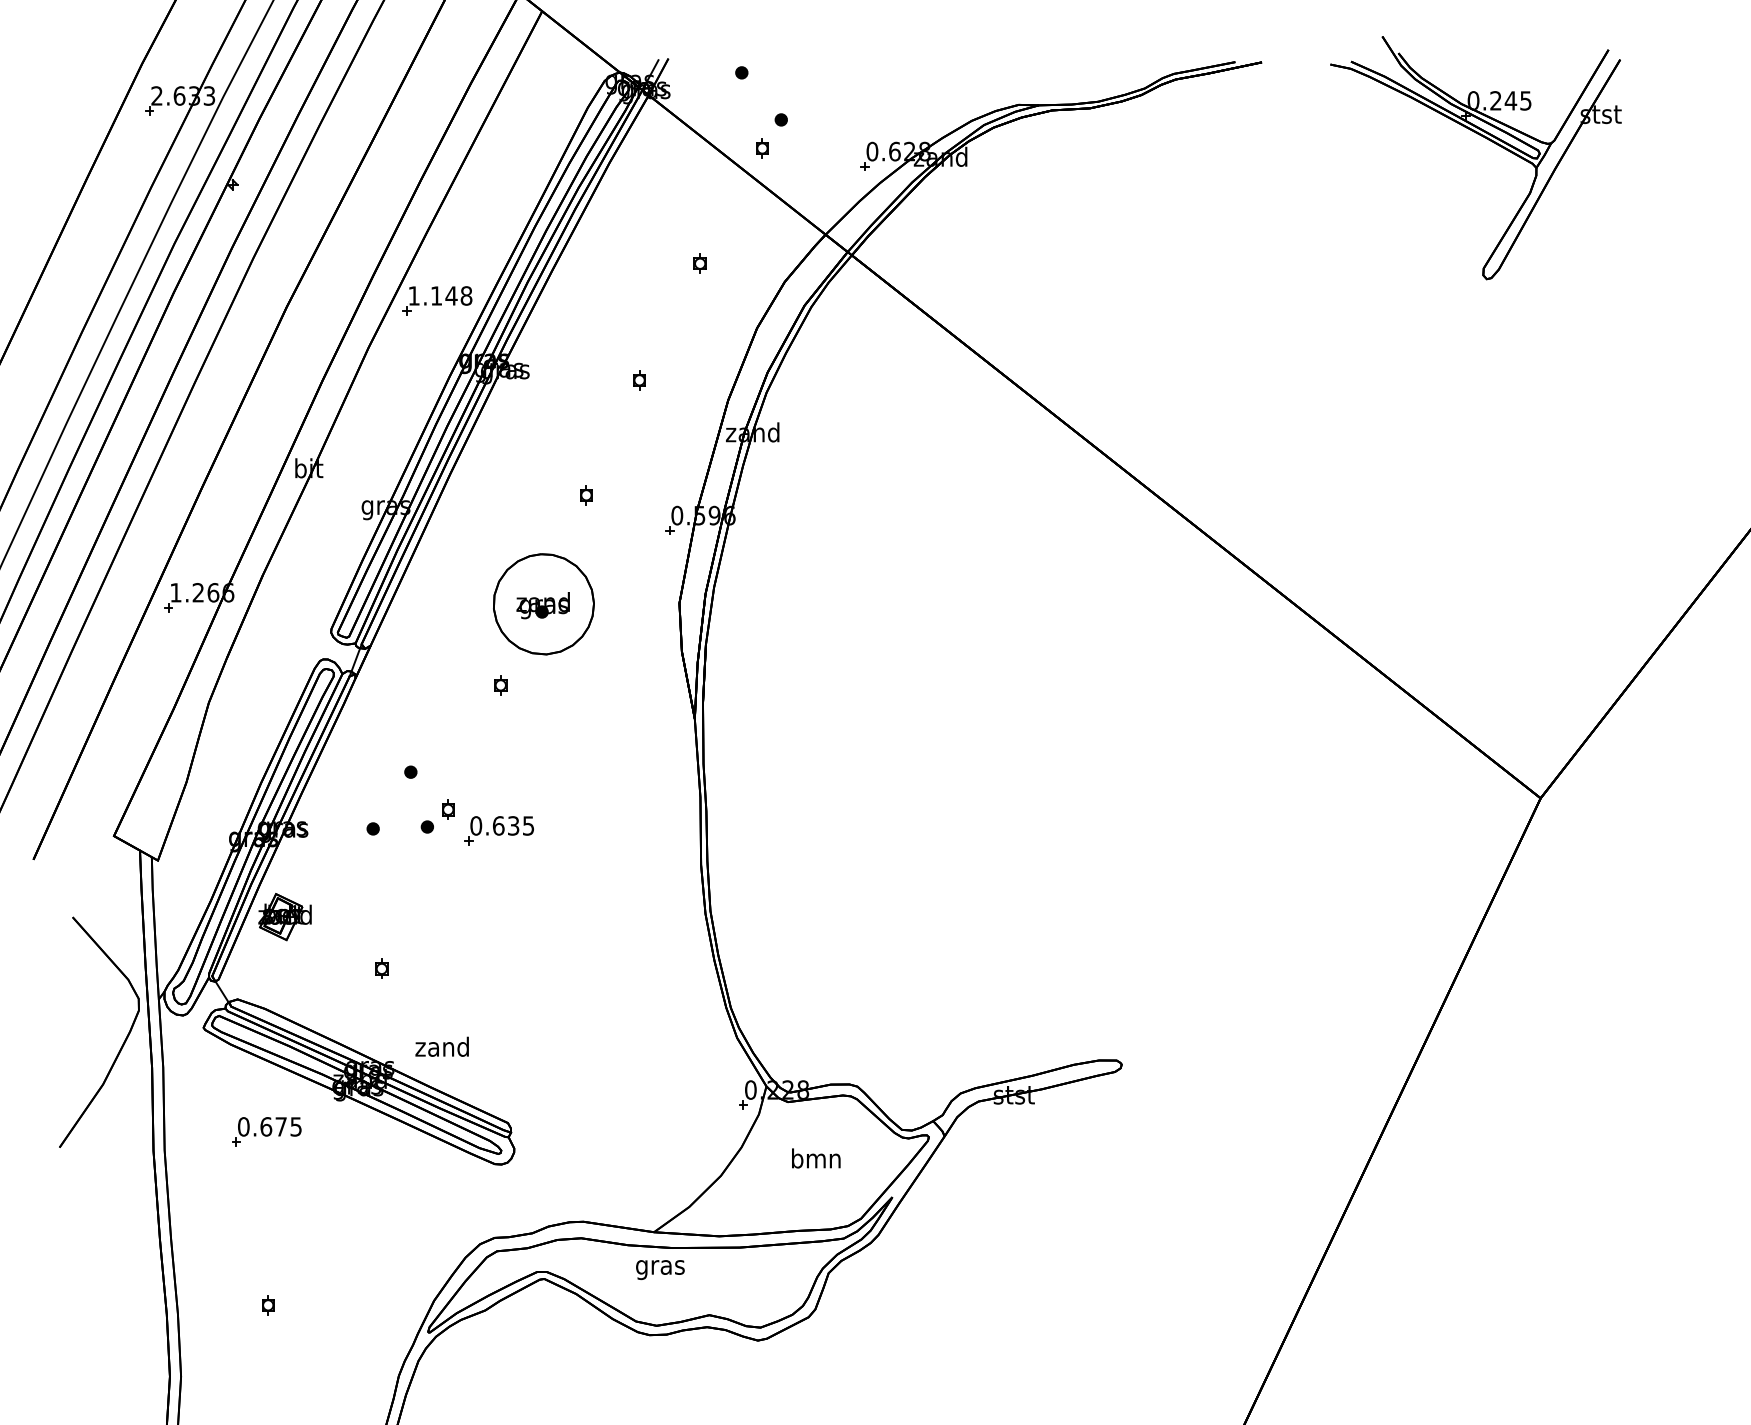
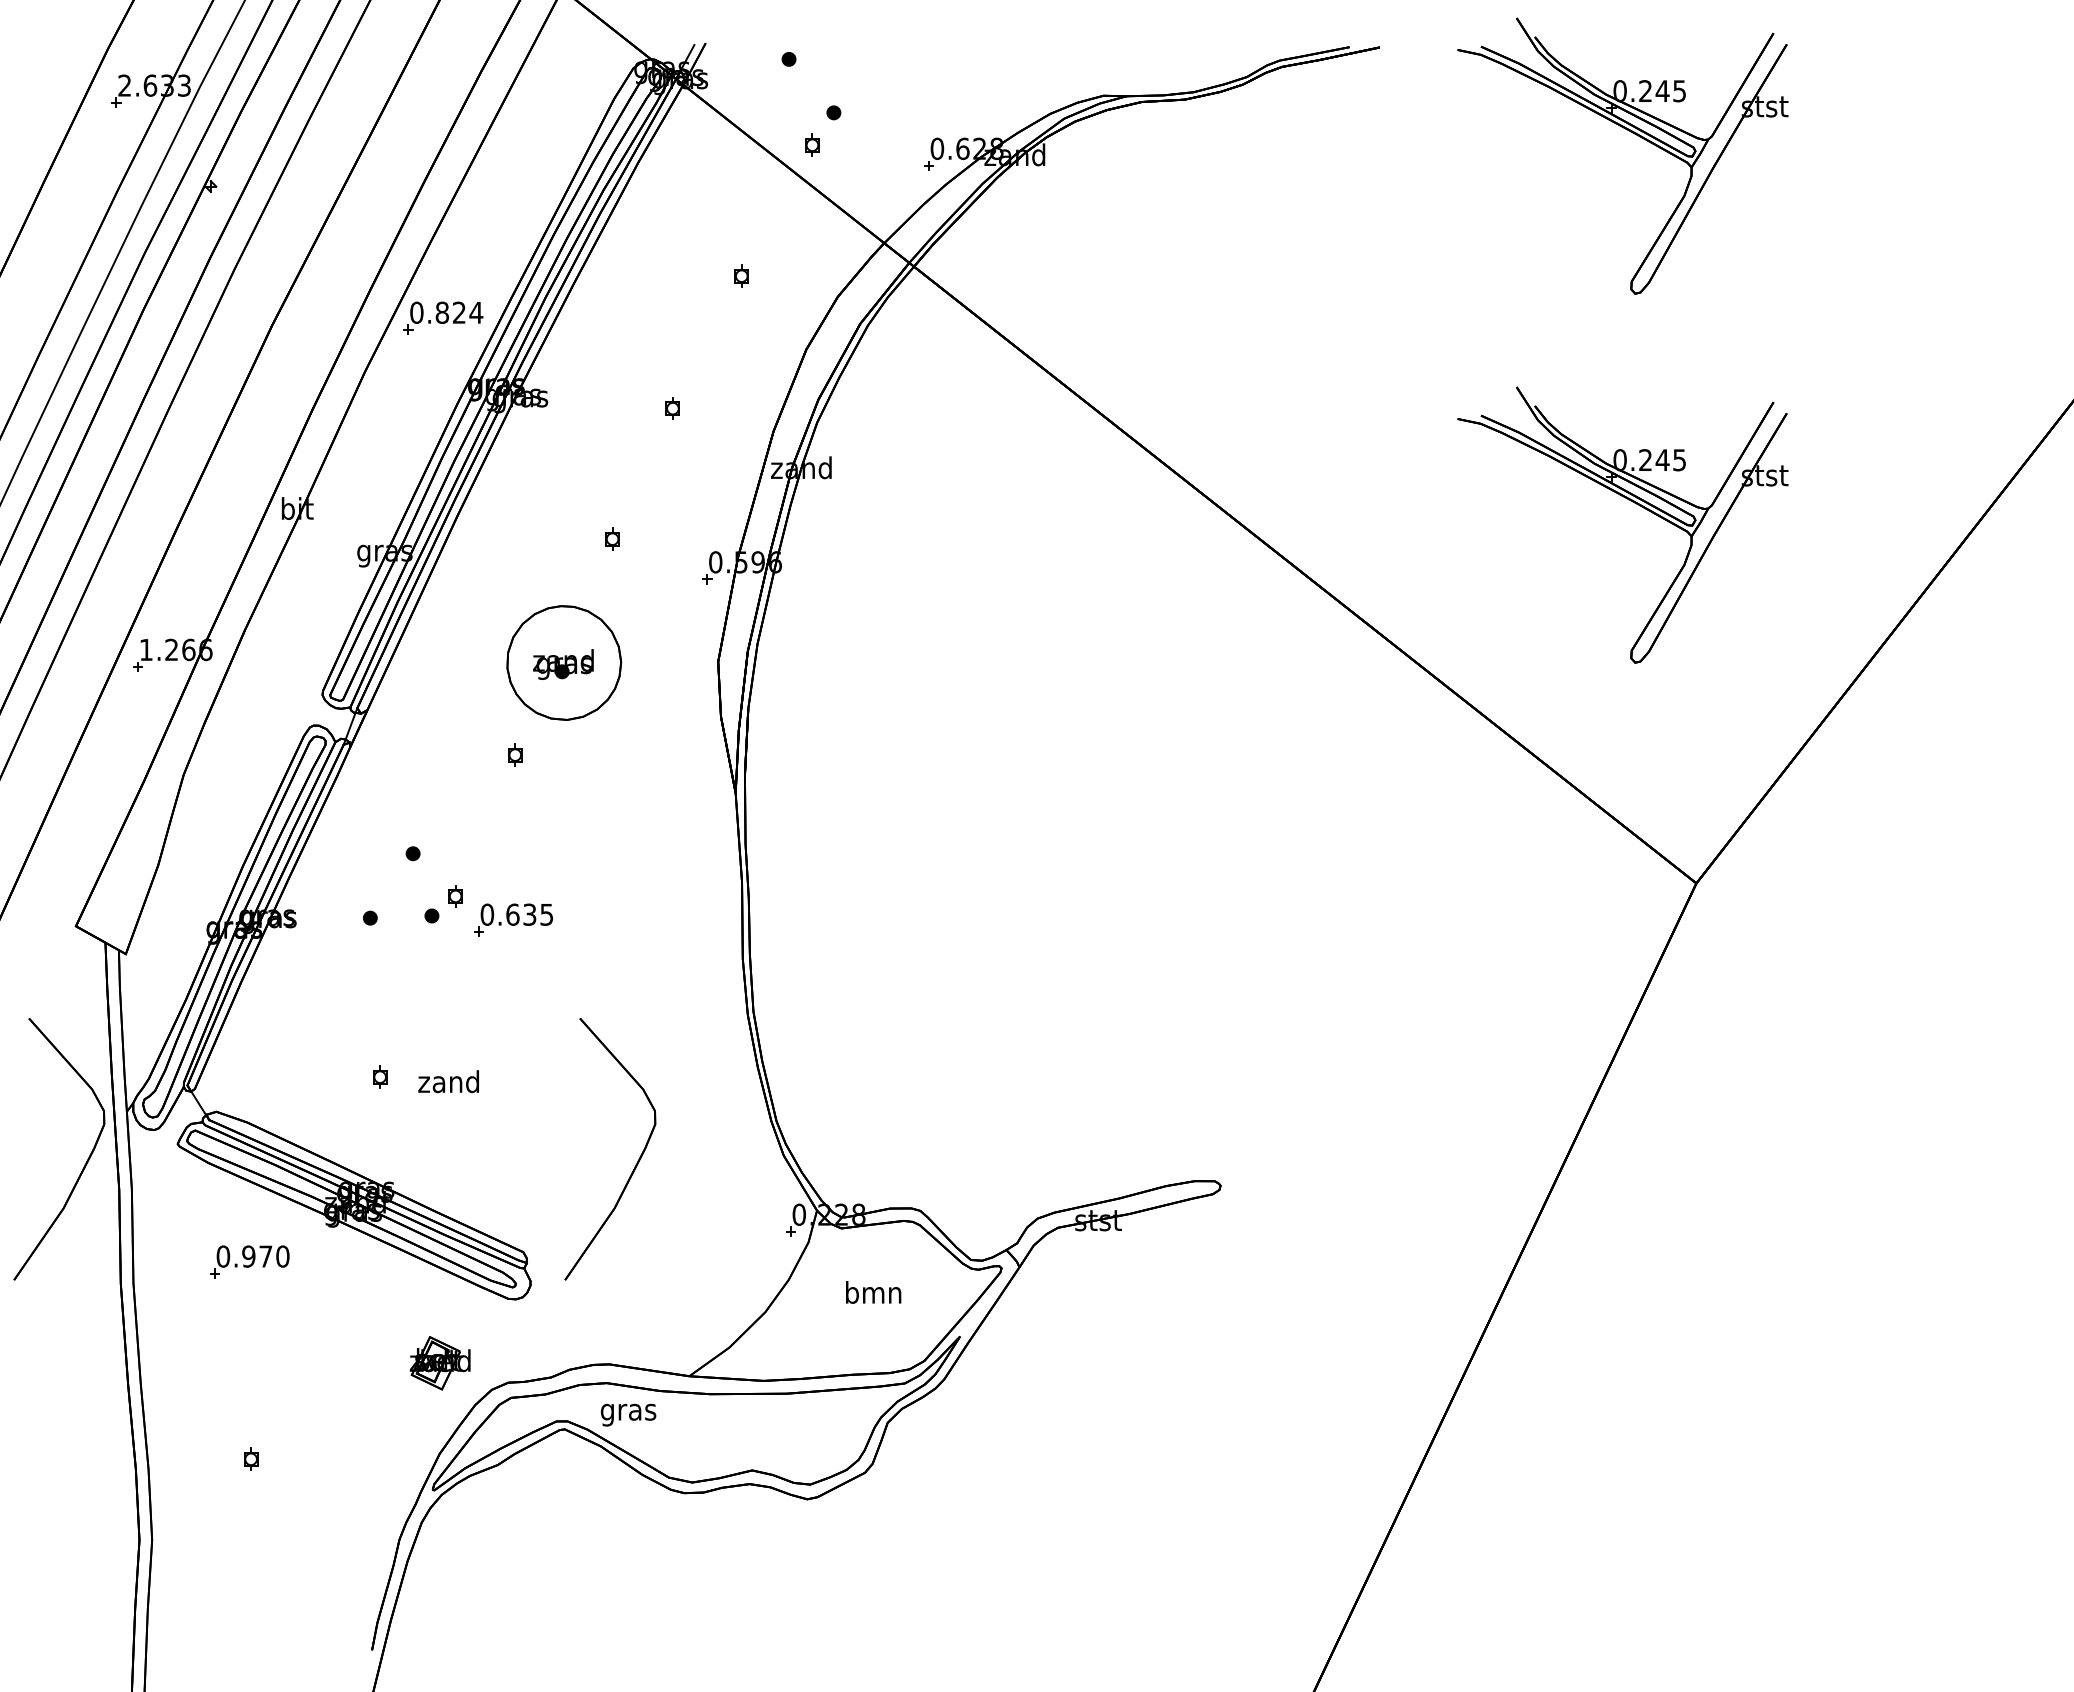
text: (440, 295) -> (446, 312), 1.148 -> 0.824
part: (1484, 462) -> (1632, 502), added
part: (284, 917) -> (439, 1363), moved
part: (607, 1044) -> (636, 1162), added
text: (442, 1046) -> (448, 1081), moved
text: (280, 1126) -> (265, 1256), 0.675 -> 0.970
text: (660, 1269) -> (628, 1414), moved

